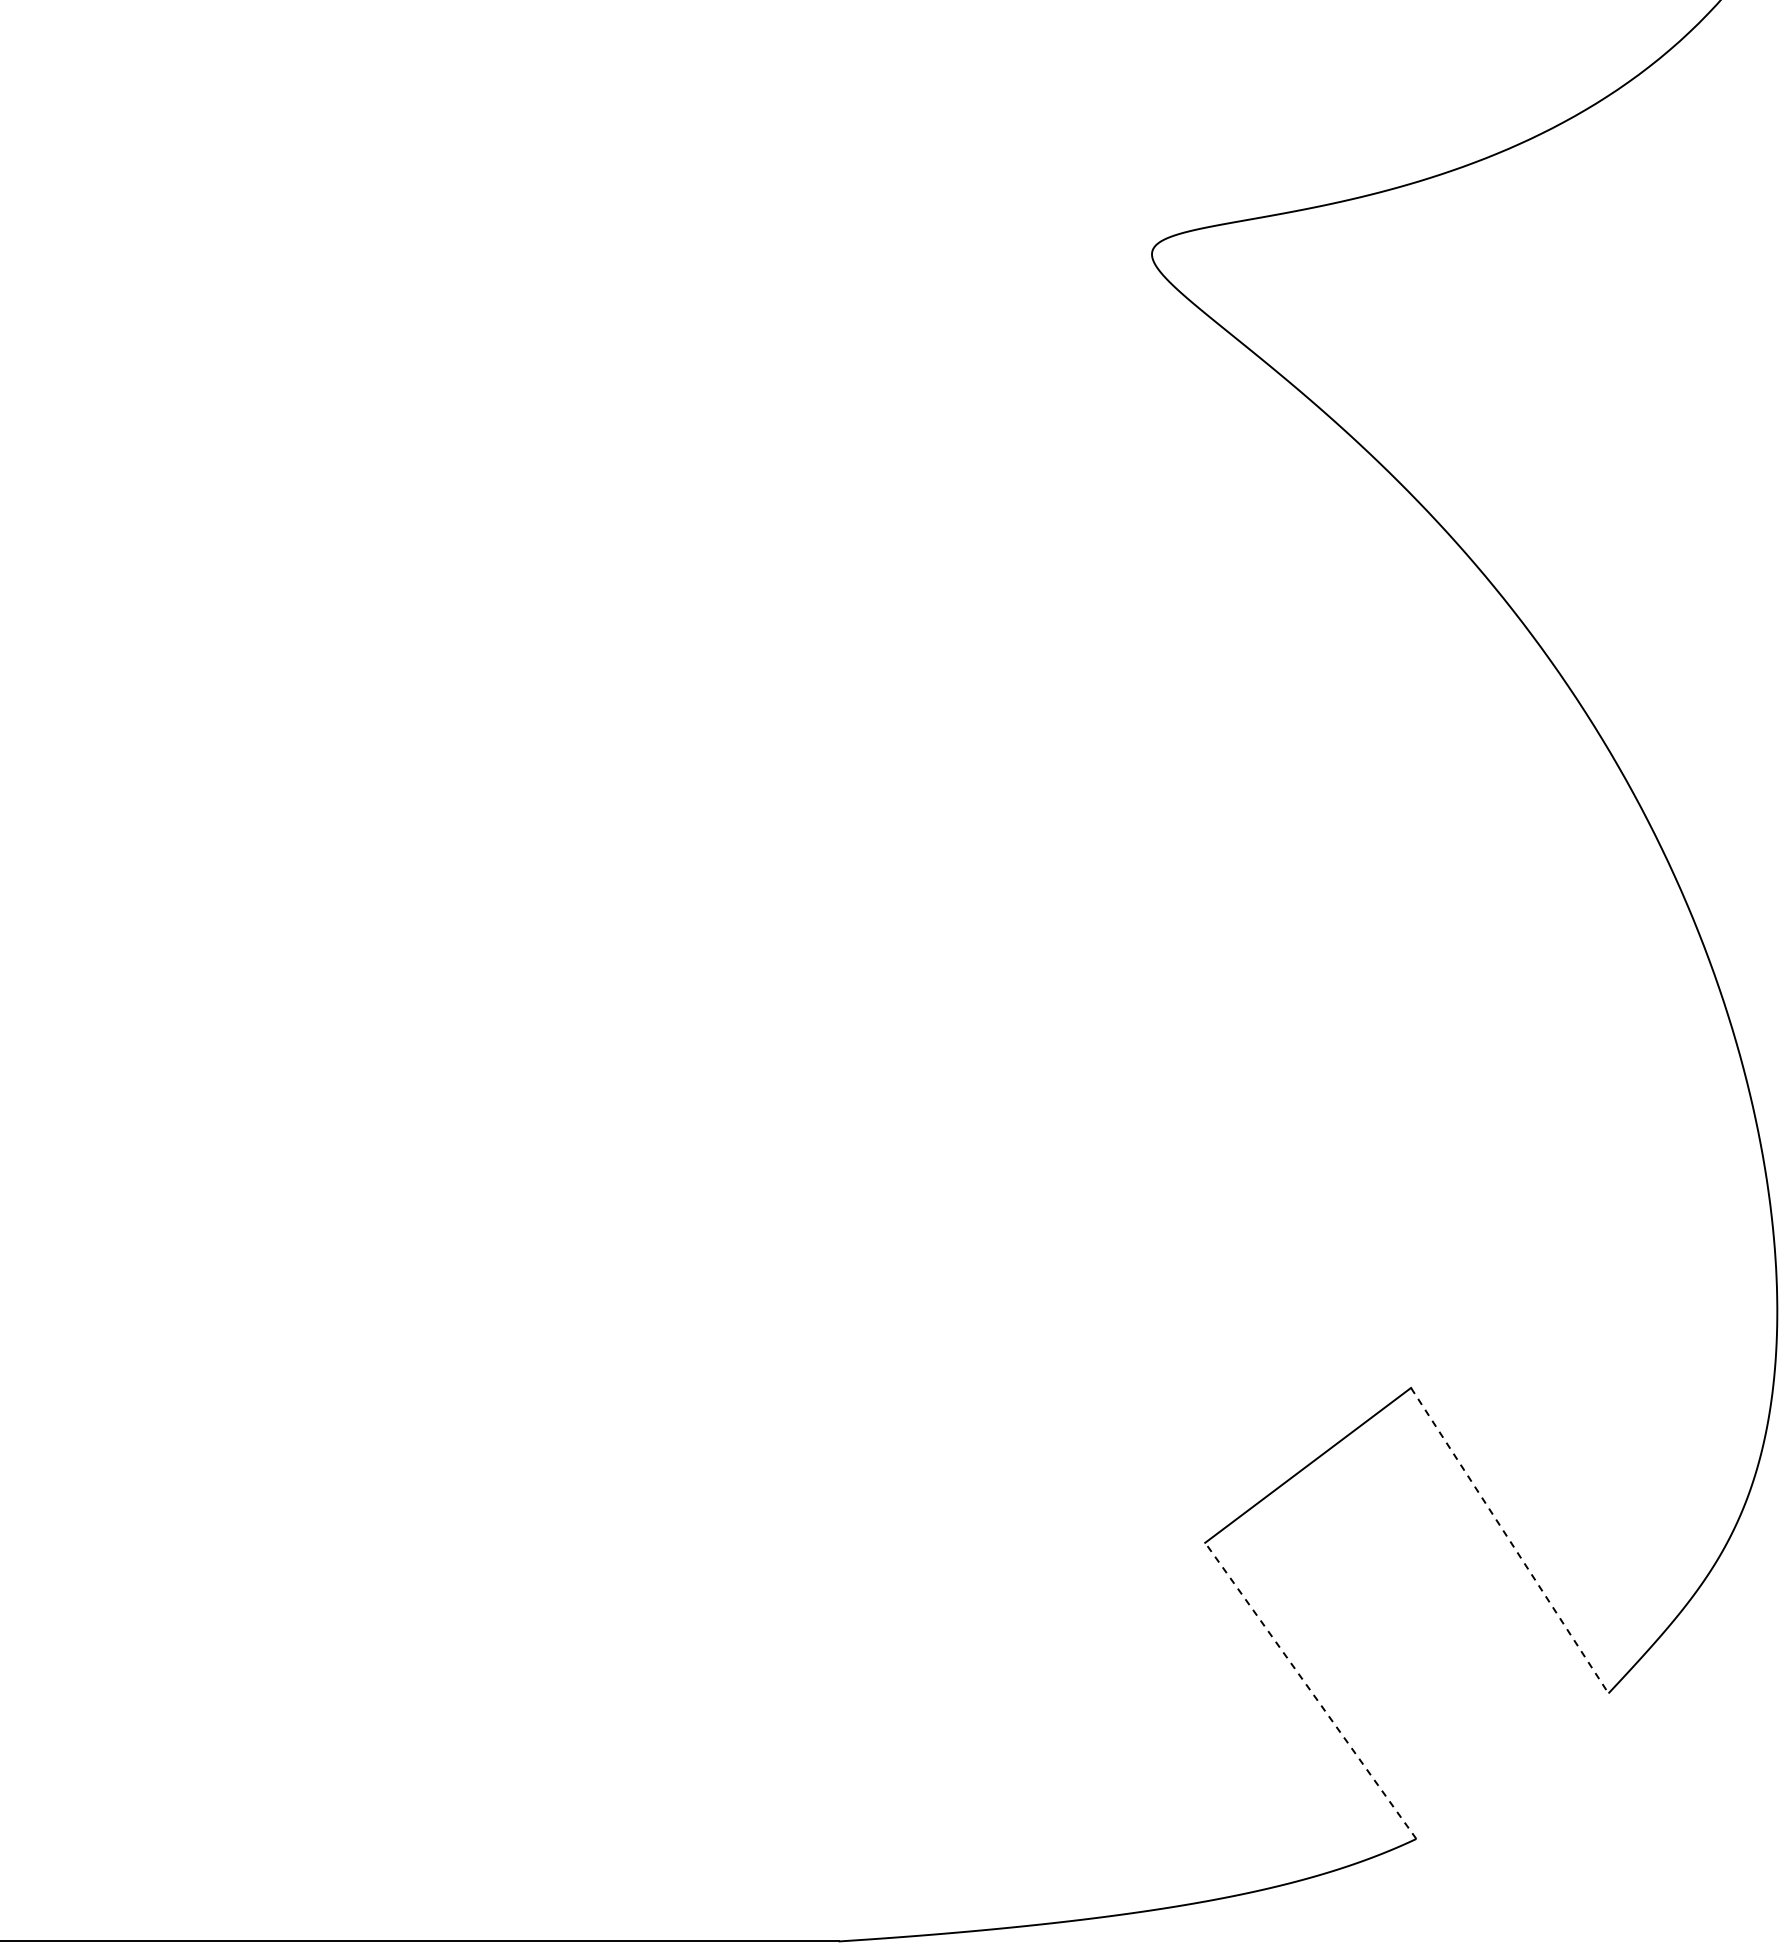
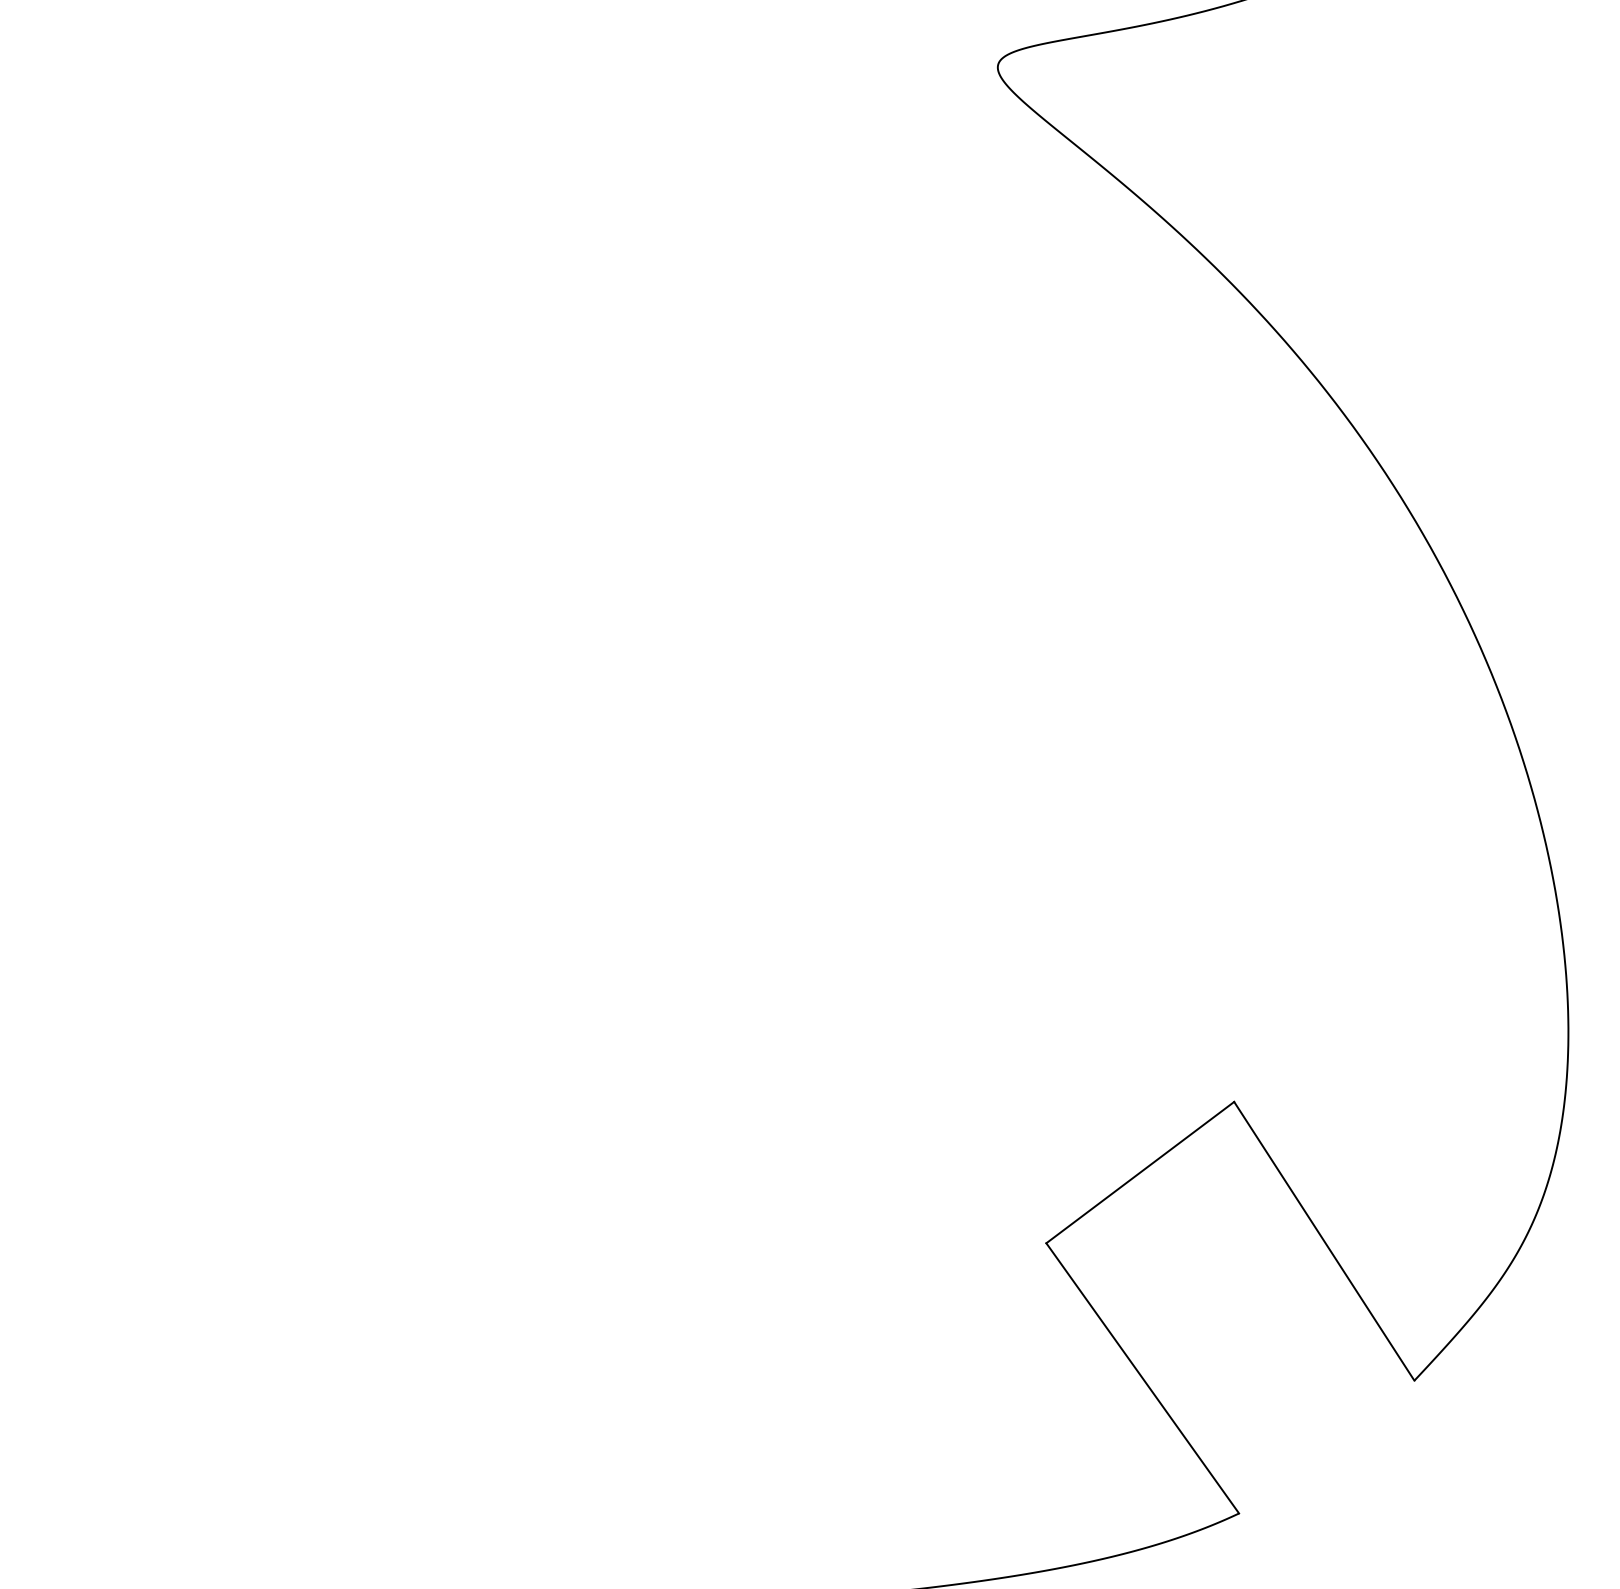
line: (1509, 1540) -> (1324, 1241), dashed -> solid
line: (1310, 1690) -> (1142, 1377), dashed -> solid

